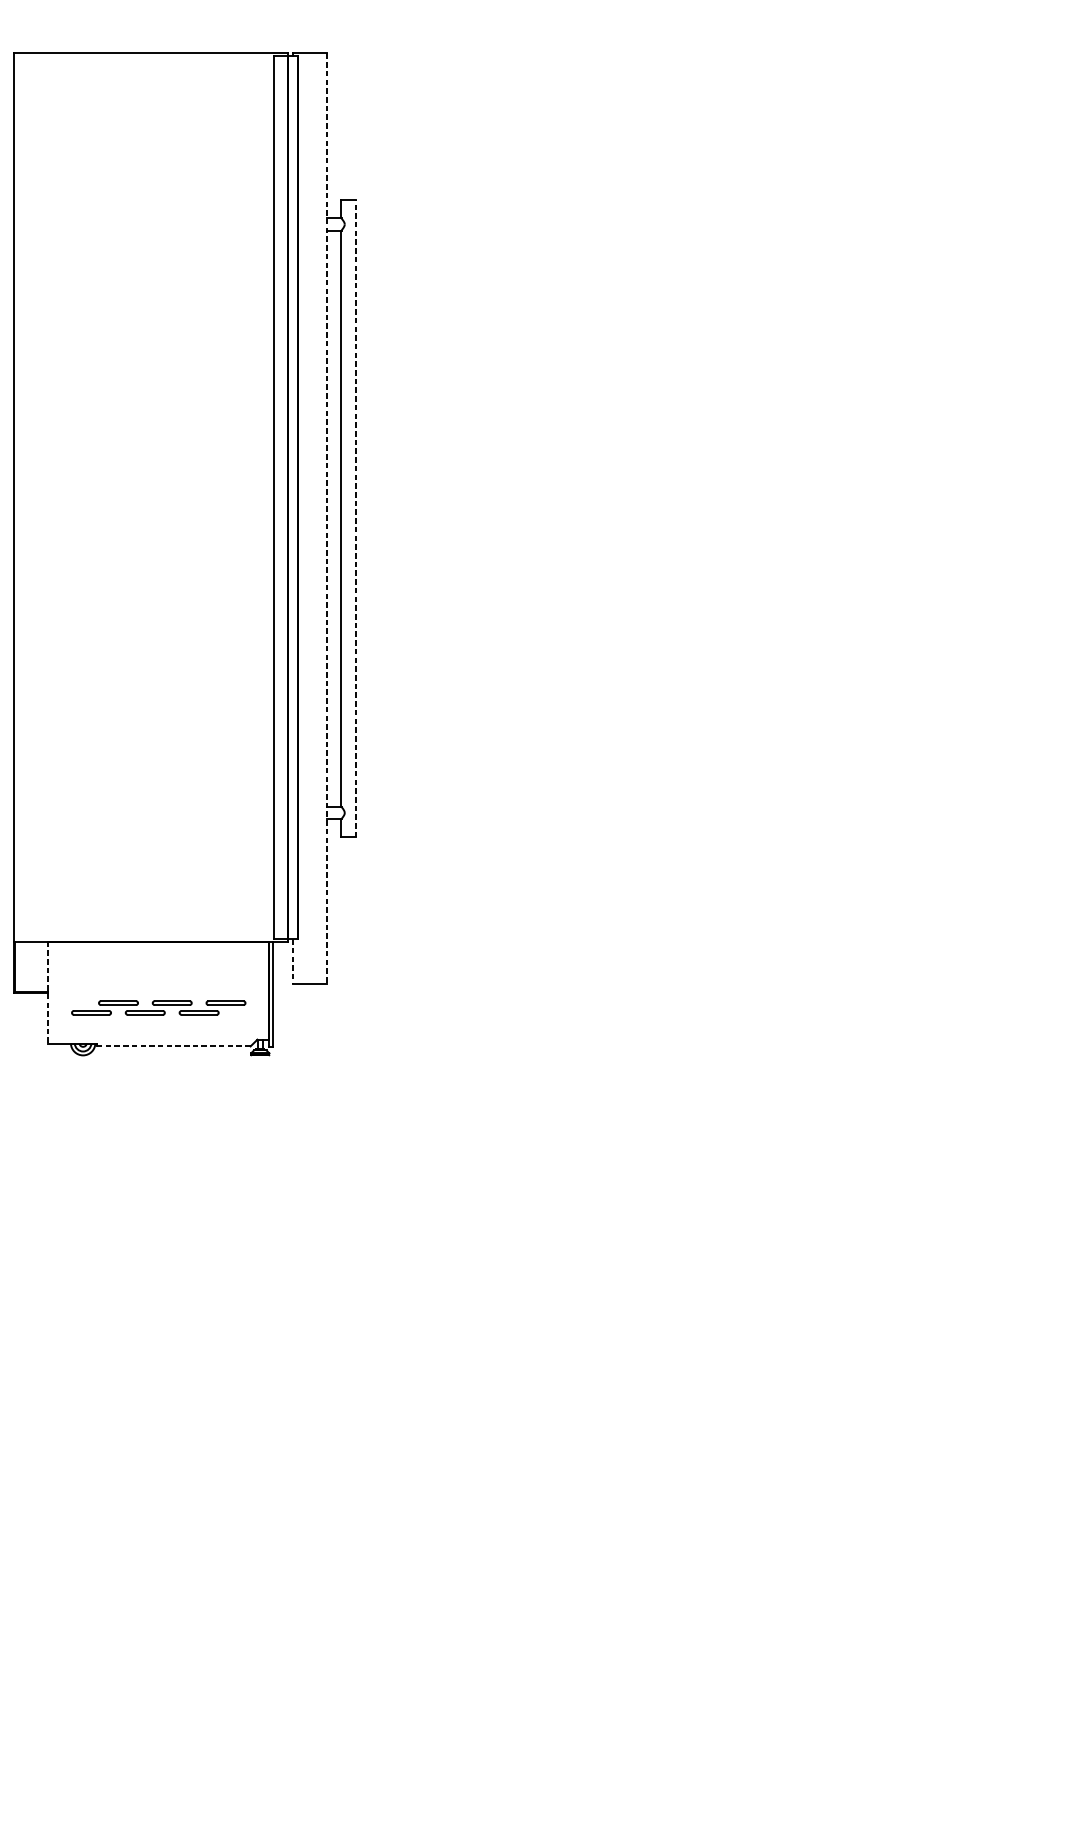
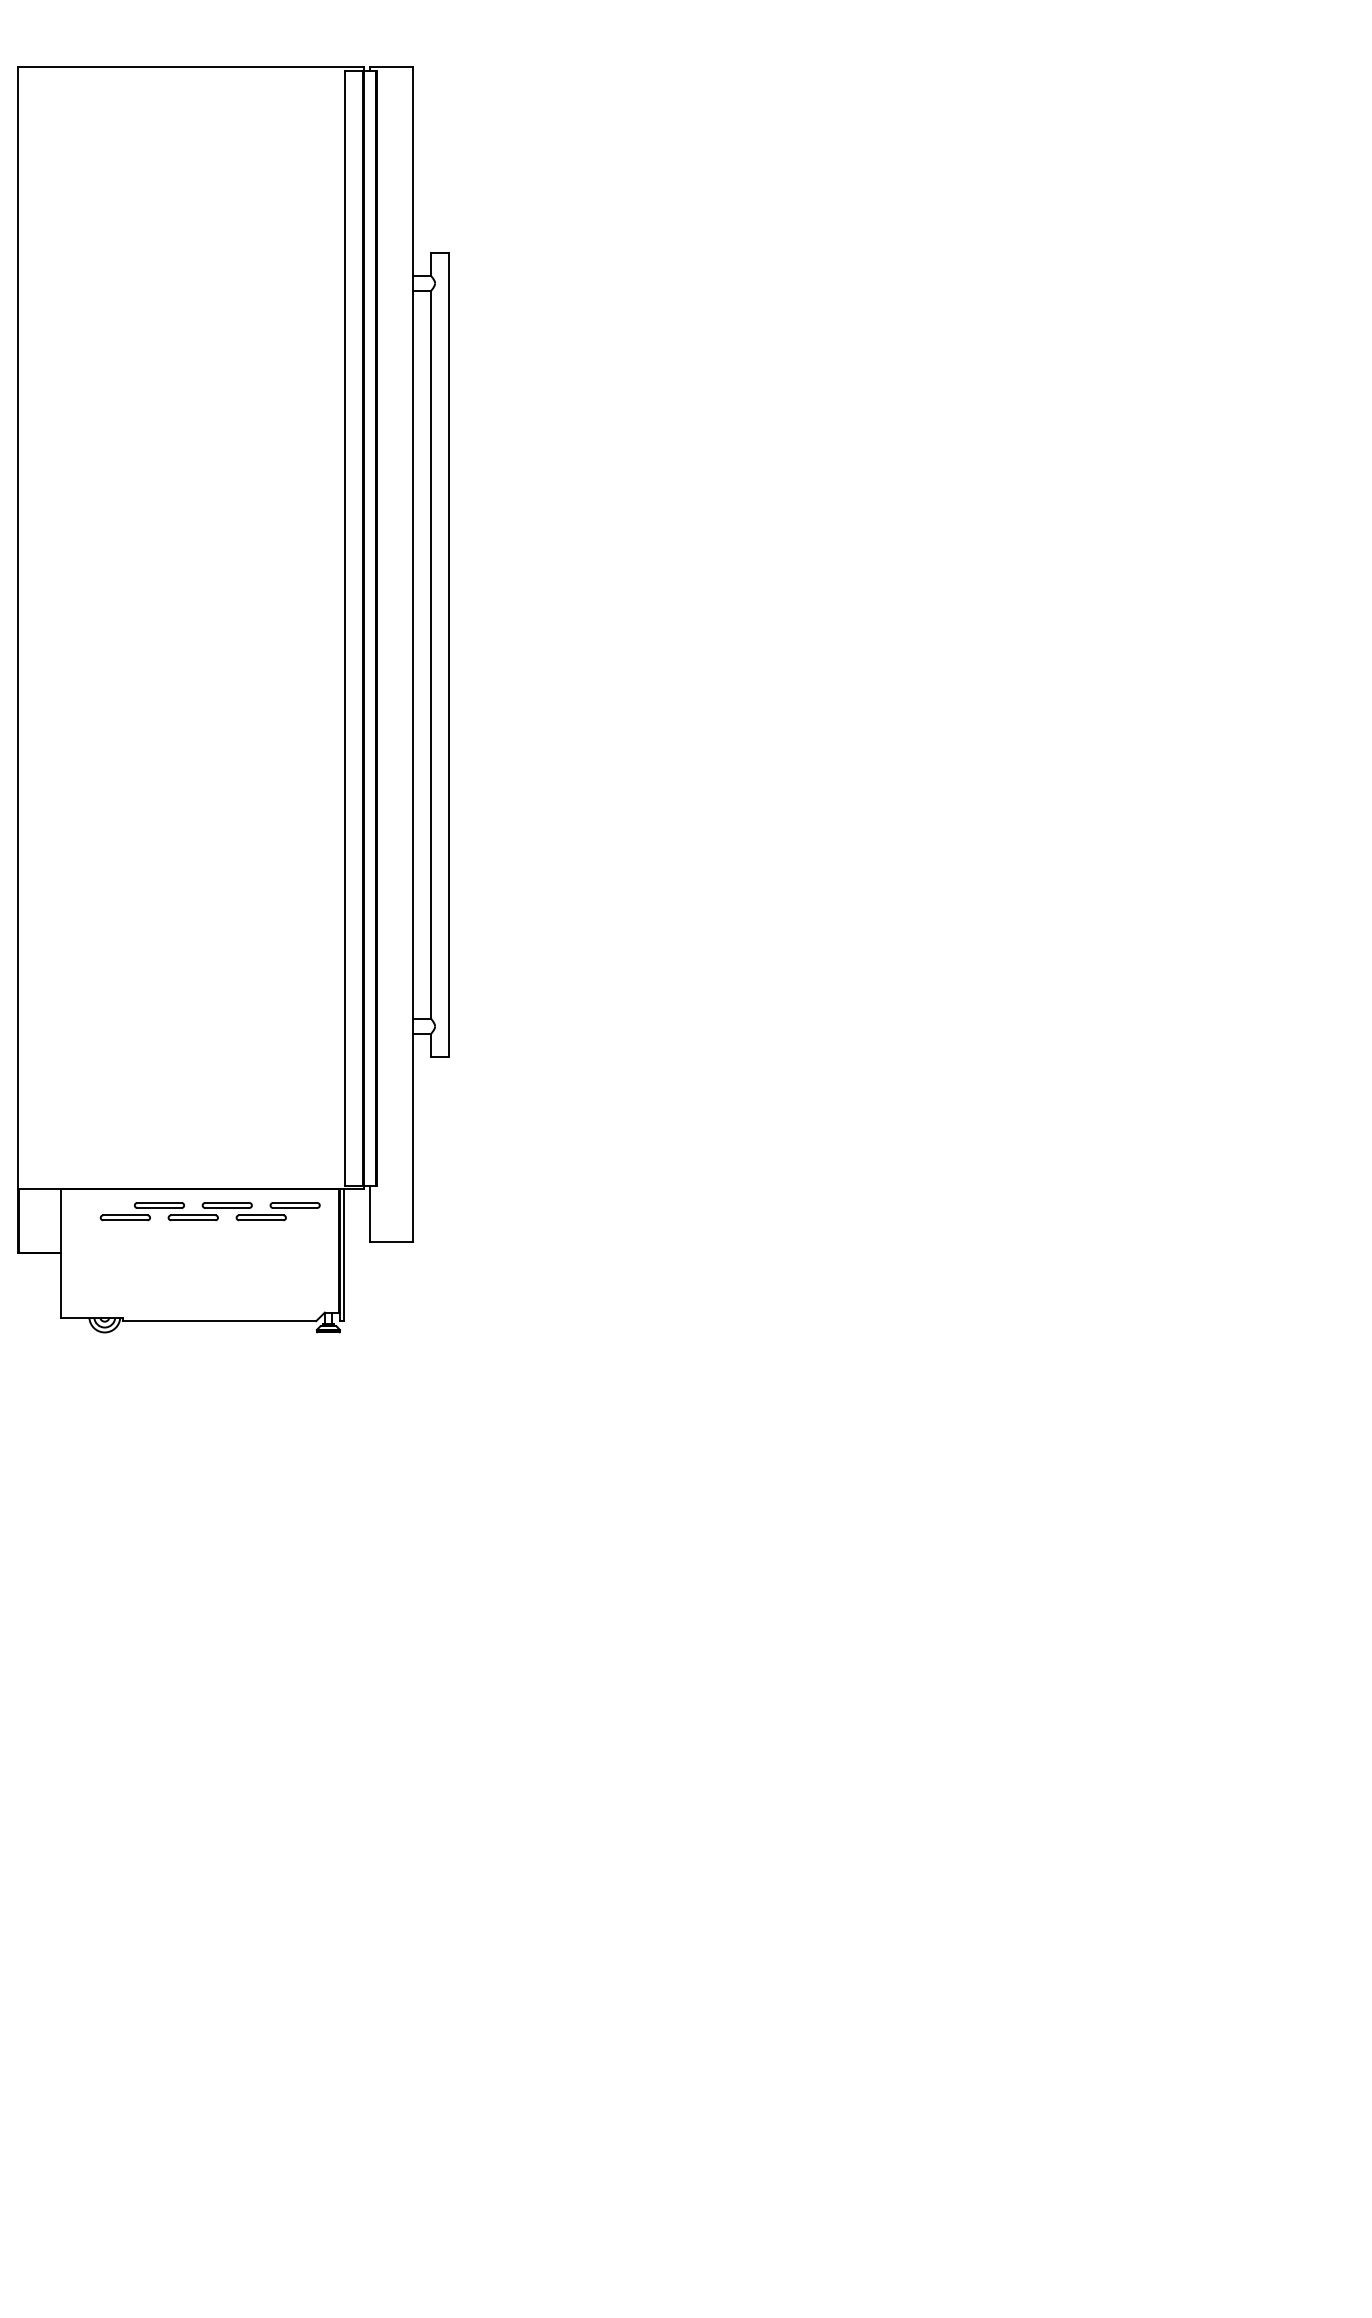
line: (356, 518) -> (449, 654), dashed -> solid
line: (327, 519) -> (413, 655), dashed -> solid
line: (292, 961) -> (369, 1214), dashed -> solid
line: (48, 992) -> (61, 1253), dashed -> solid
part: (158, 1007) -> (209, 1211), moved
line: (173, 1046) -> (219, 1321), dashed -> solid

